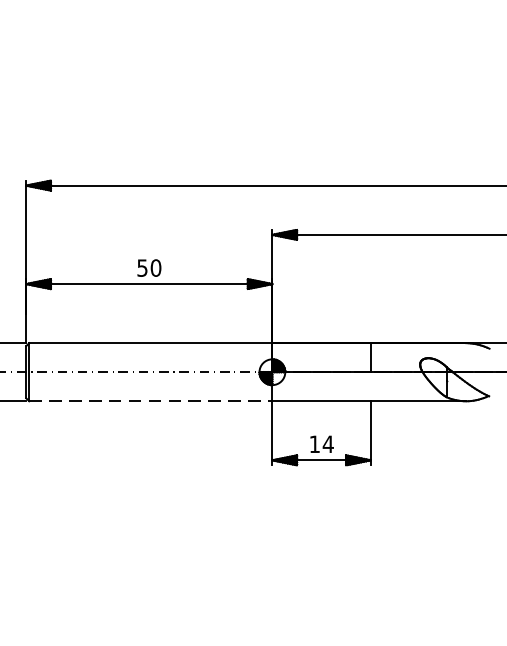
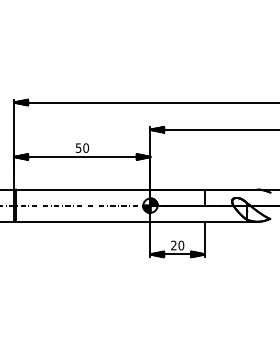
line: (151, 400) -> (83, 221), dashed -> solid
text: (321, 444) -> (177, 245), 14 -> 20

